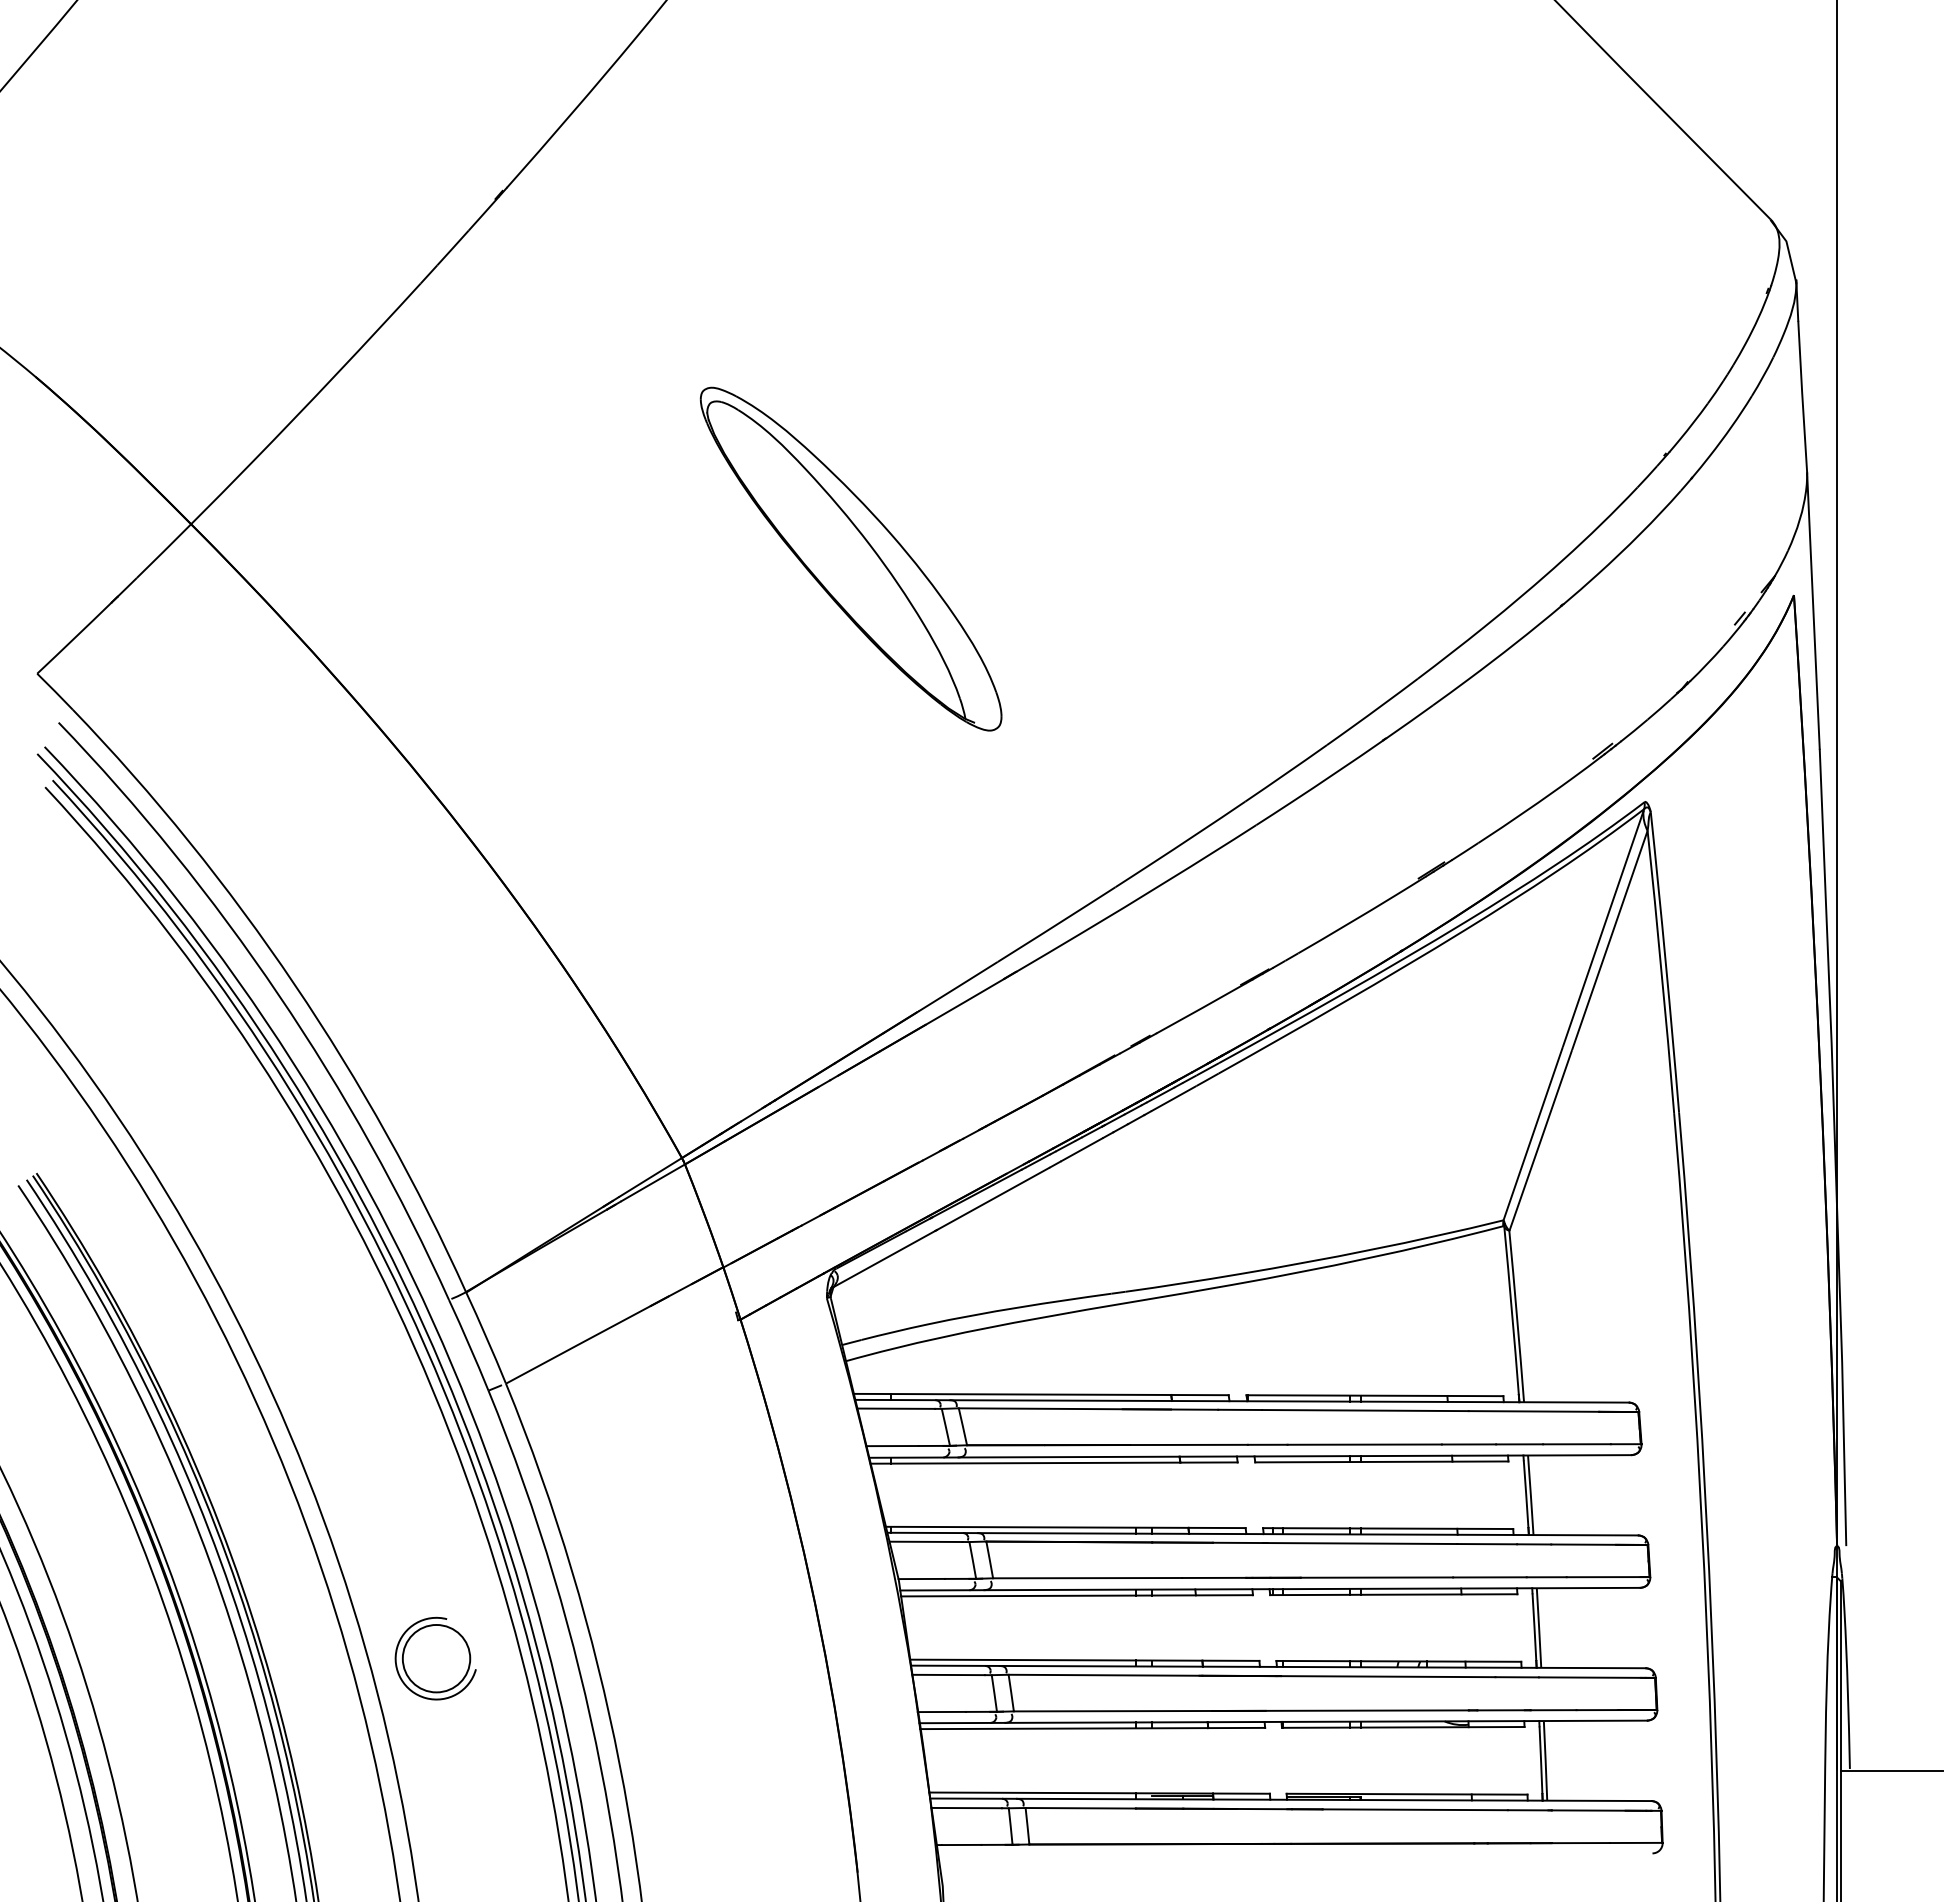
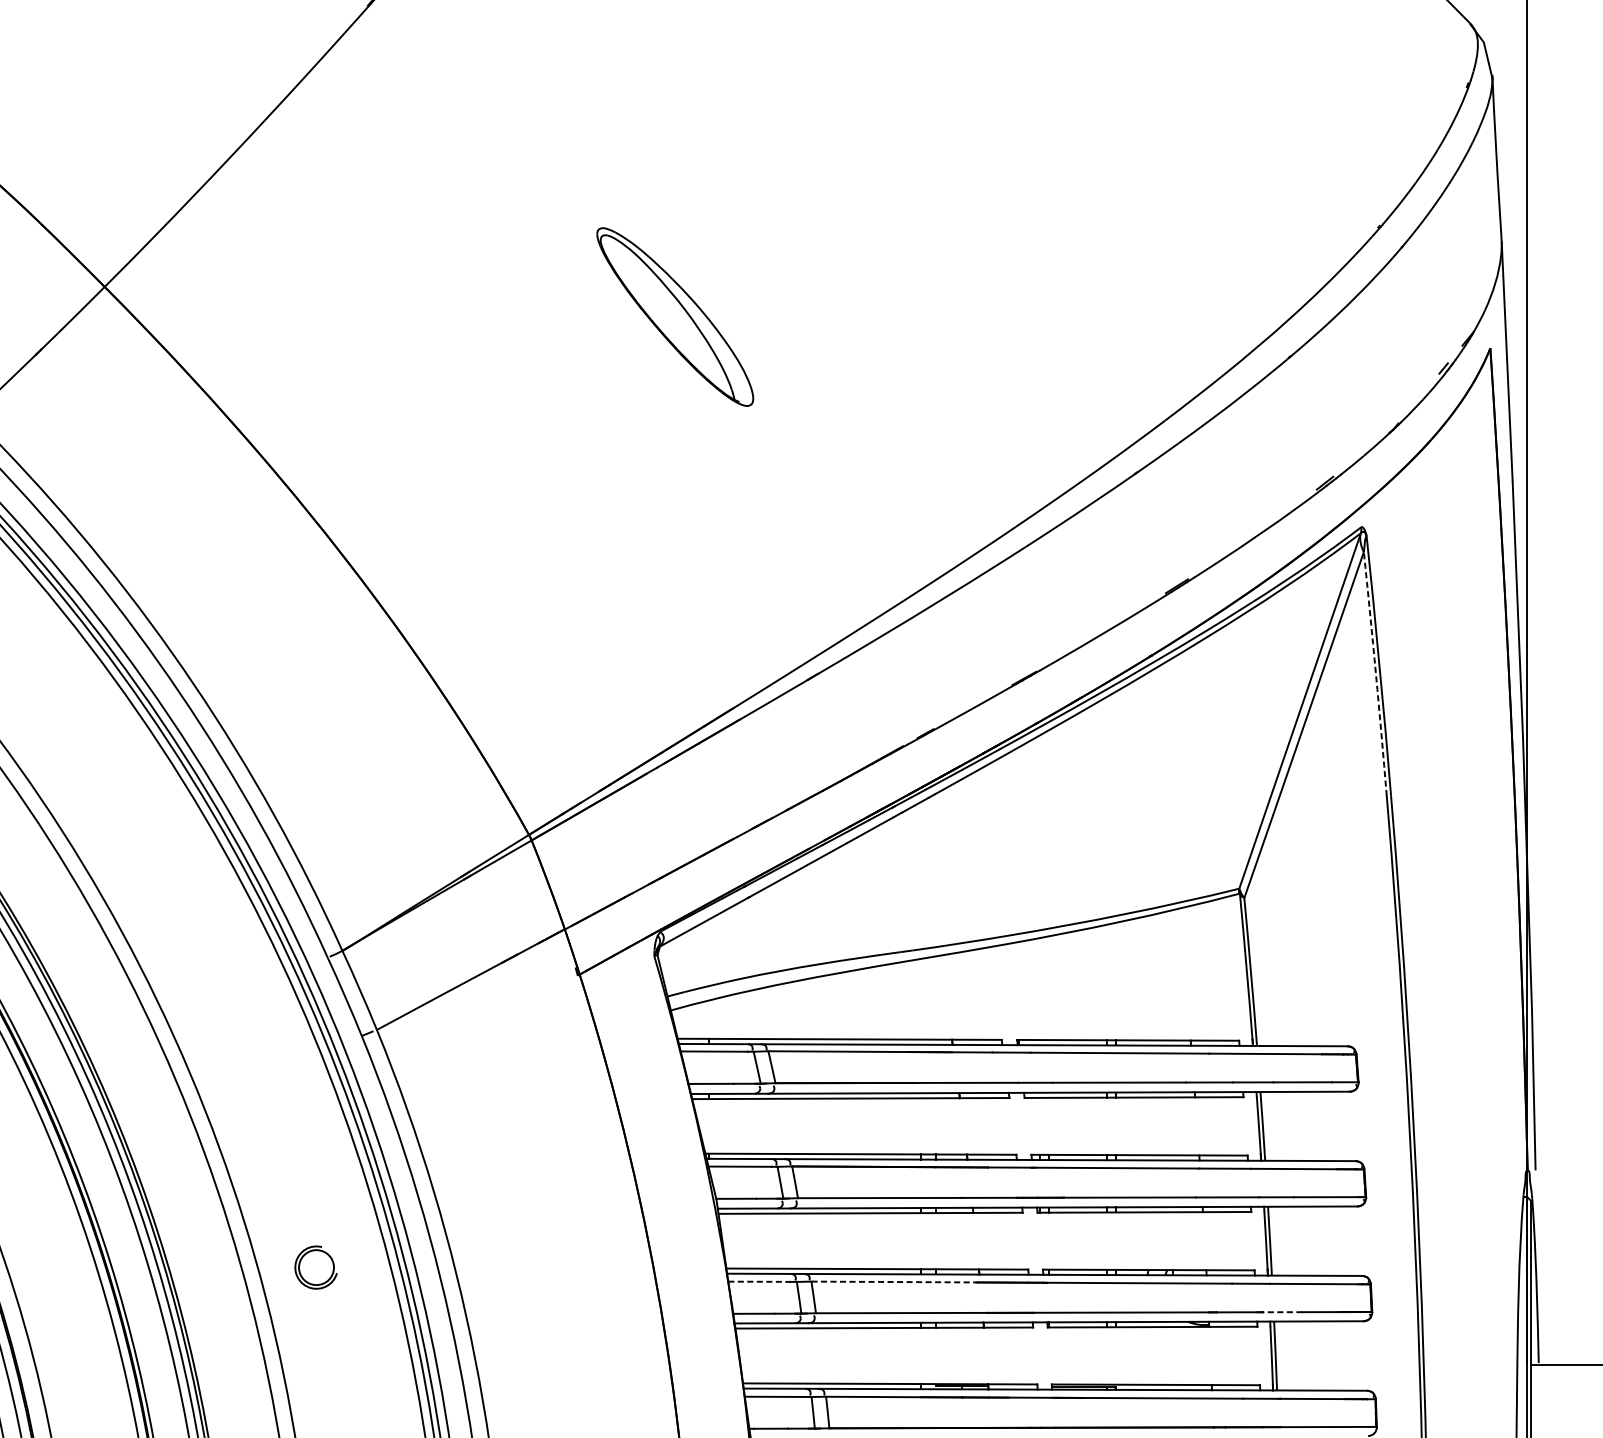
part: (850, 558) -> (674, 316), size x0.6
arc: (1661, 971) -> (1375, 673), solid -> dashed
part: (435, 1658) -> (315, 1267), size x0.6
line: (949, 1674) -> (760, 1281), solid -> dashed
line: (1105, 1675) -> (895, 1282), solid -> dashed
line: (1553, 1710) -> (1282, 1312), solid -> dashed

